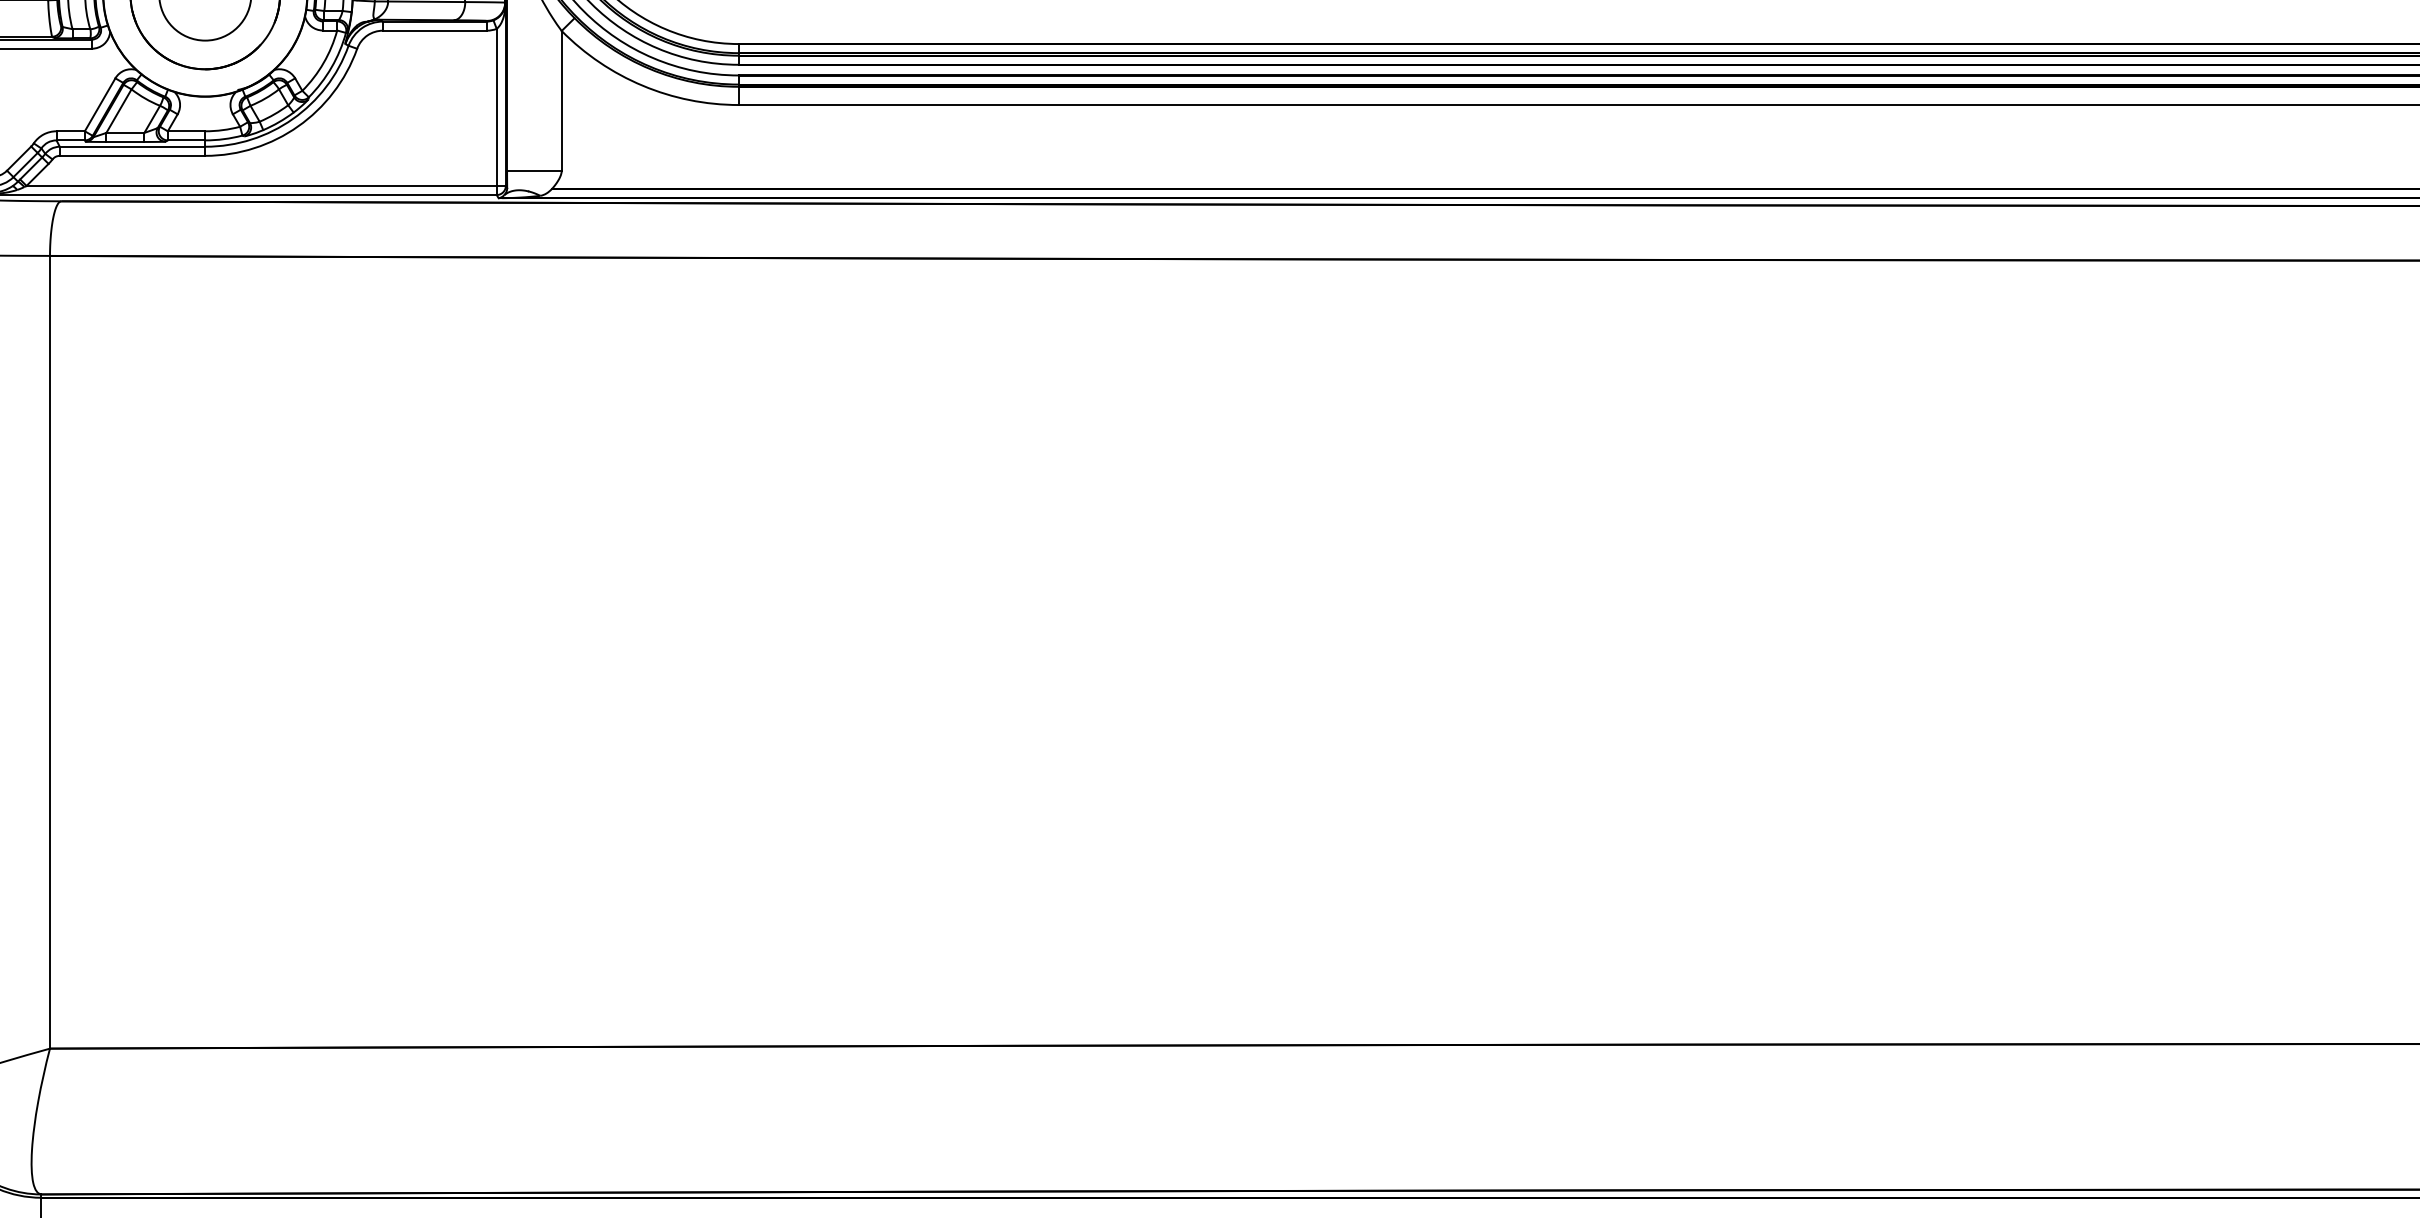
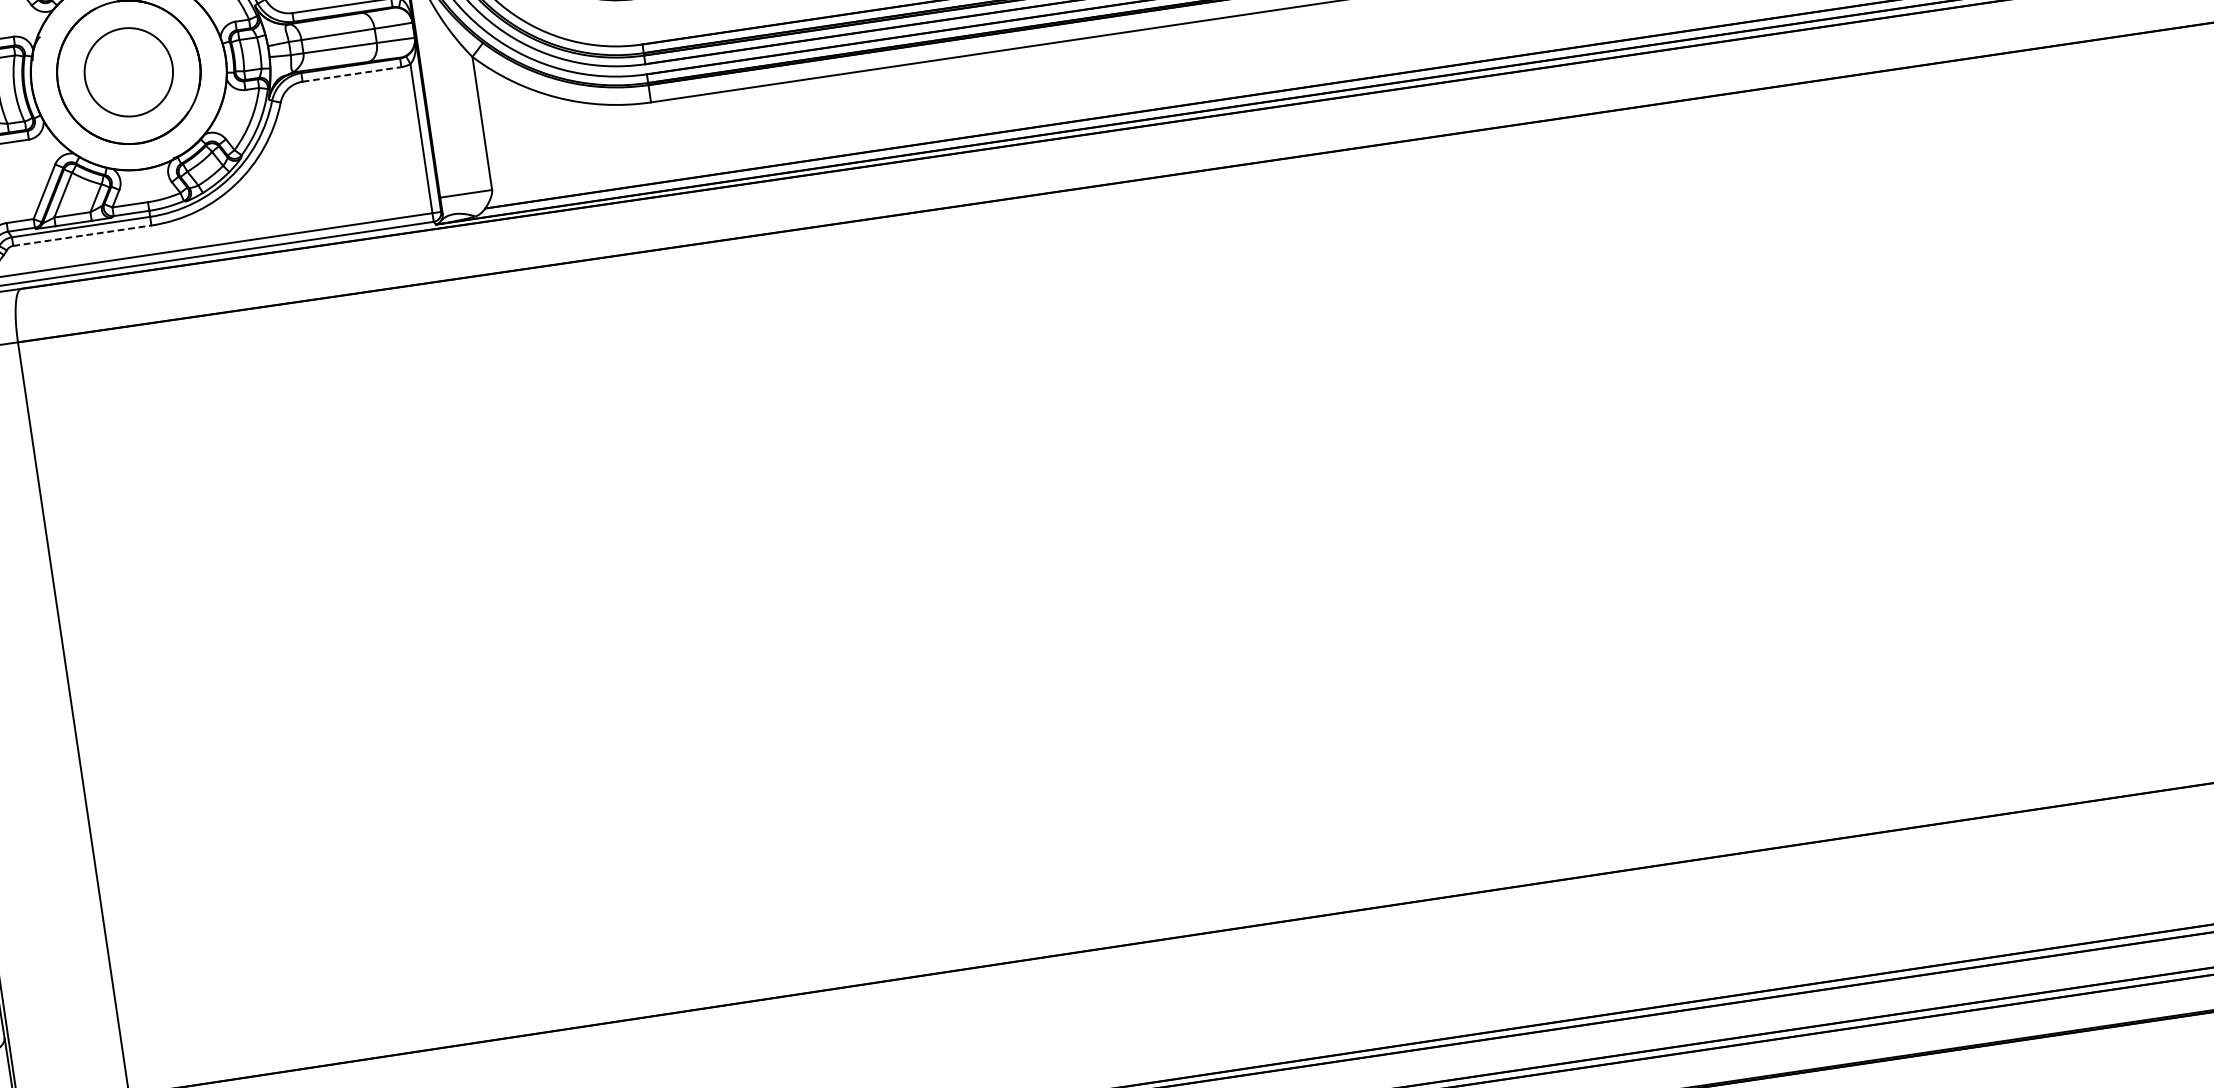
line: (435, 30) -> (352, 74), solid -> dashed
line: (132, 155) -> (82, 235), solid -> dashed

